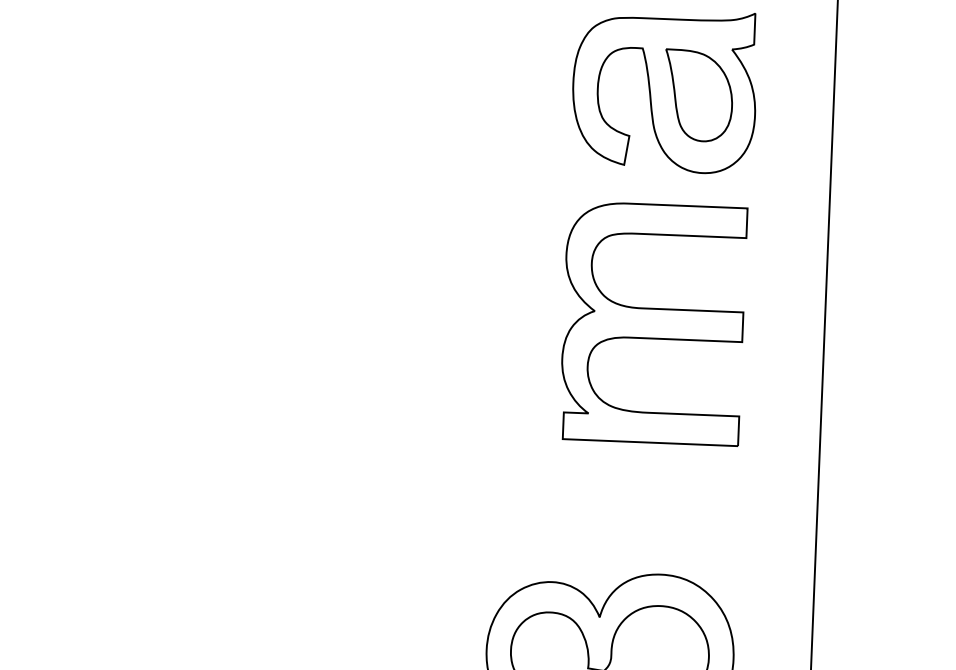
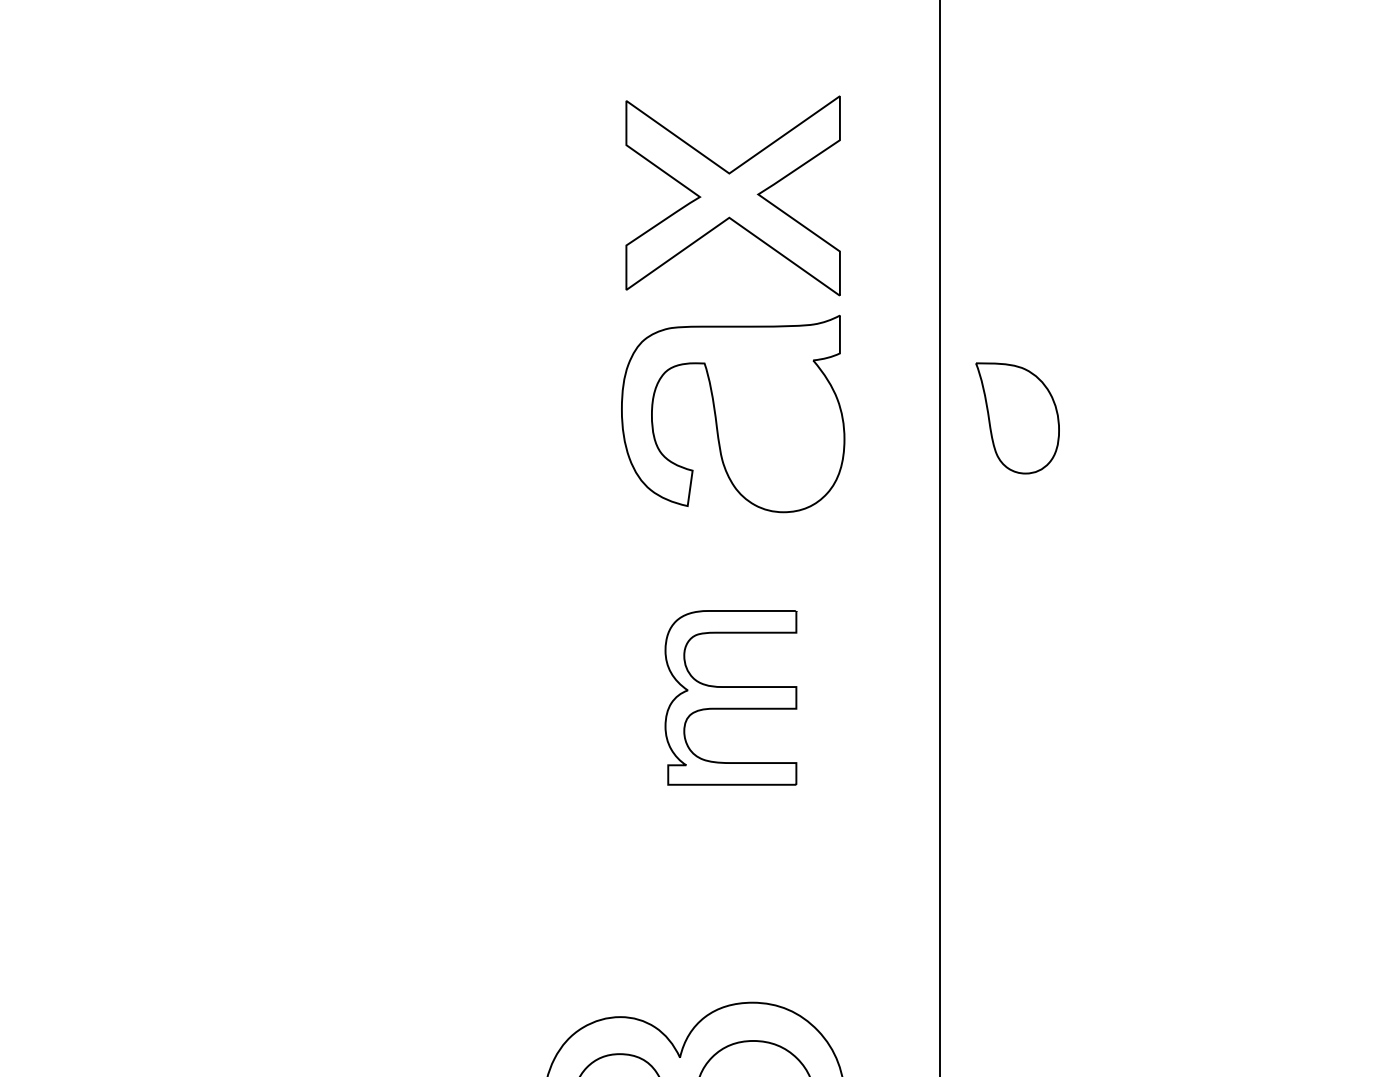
part: (698, 95) -> (1017, 418), moved
part: (653, 323) -> (730, 697), size x0.6

